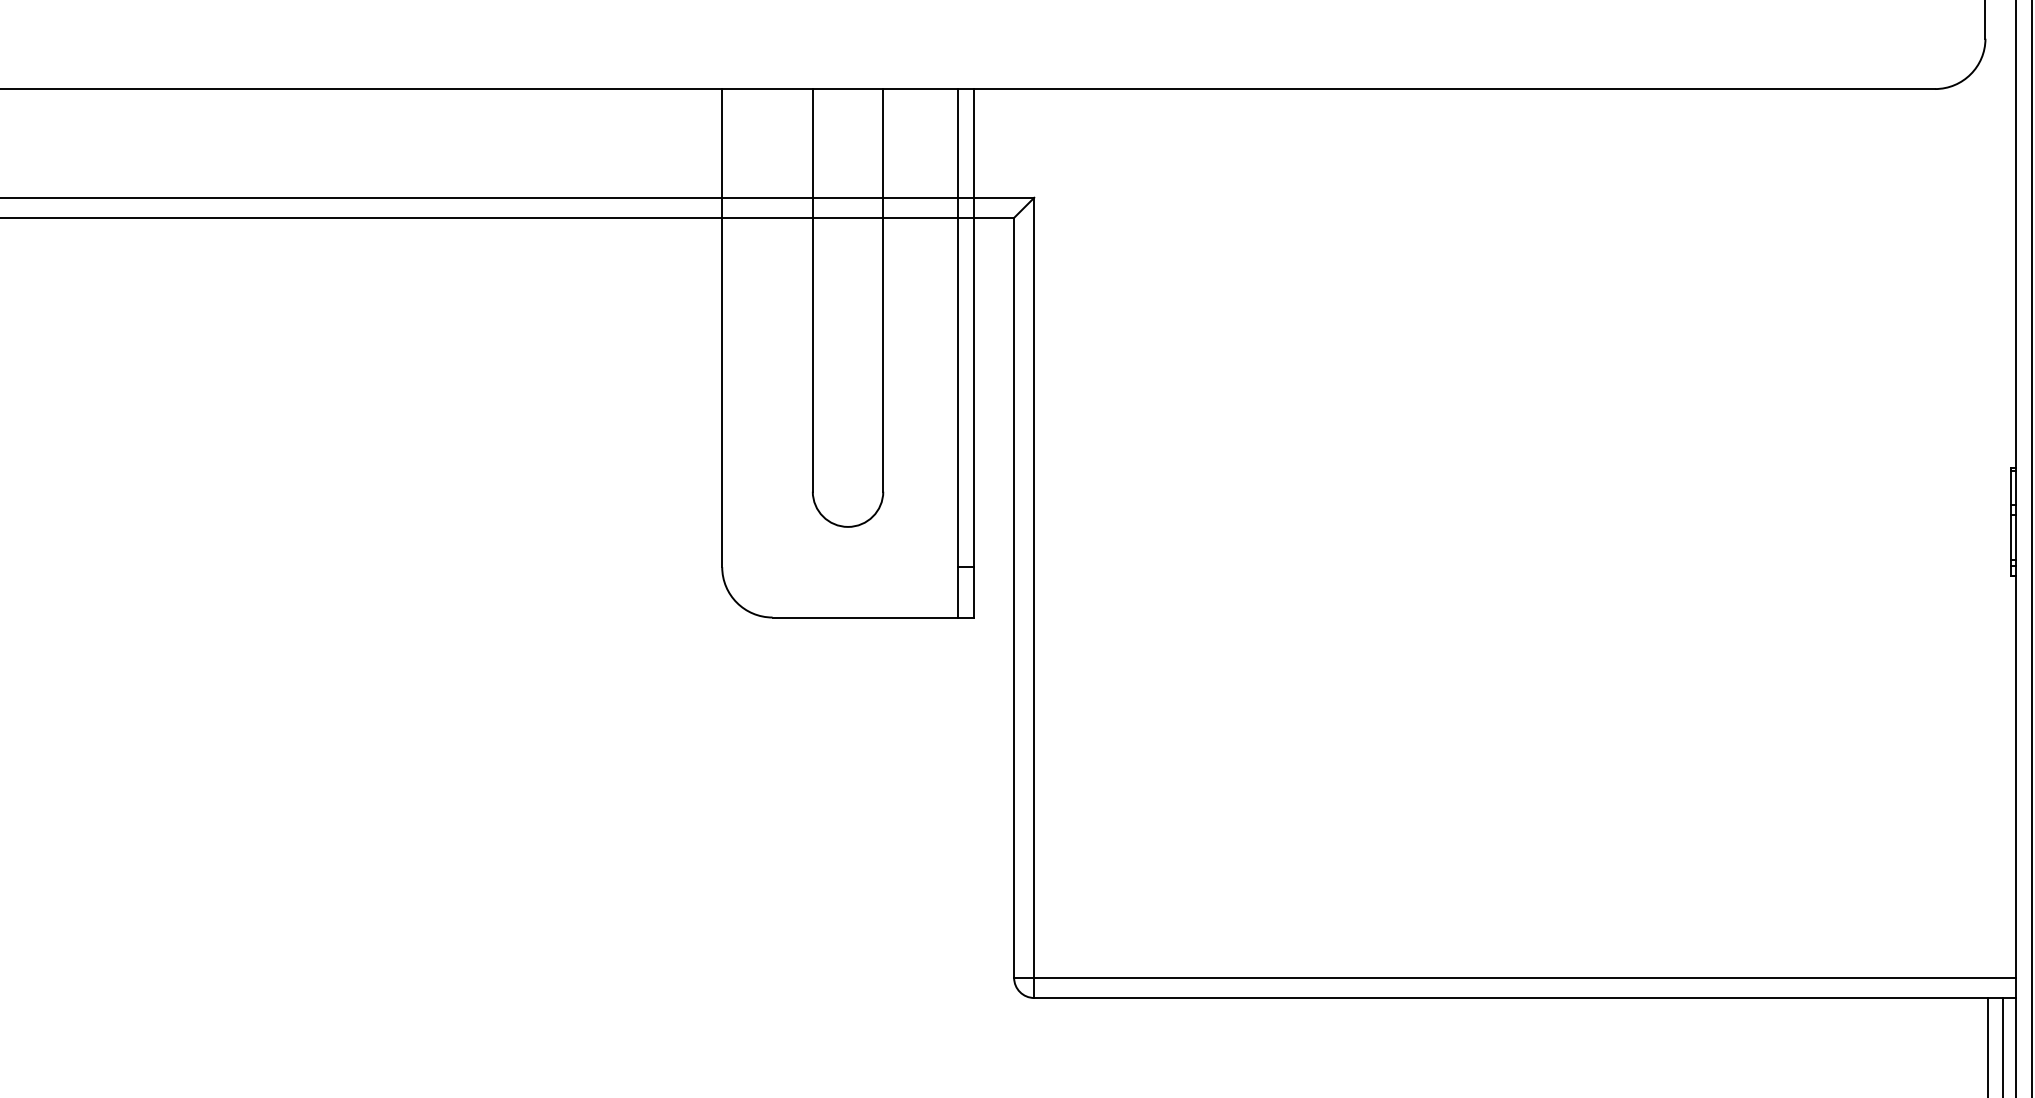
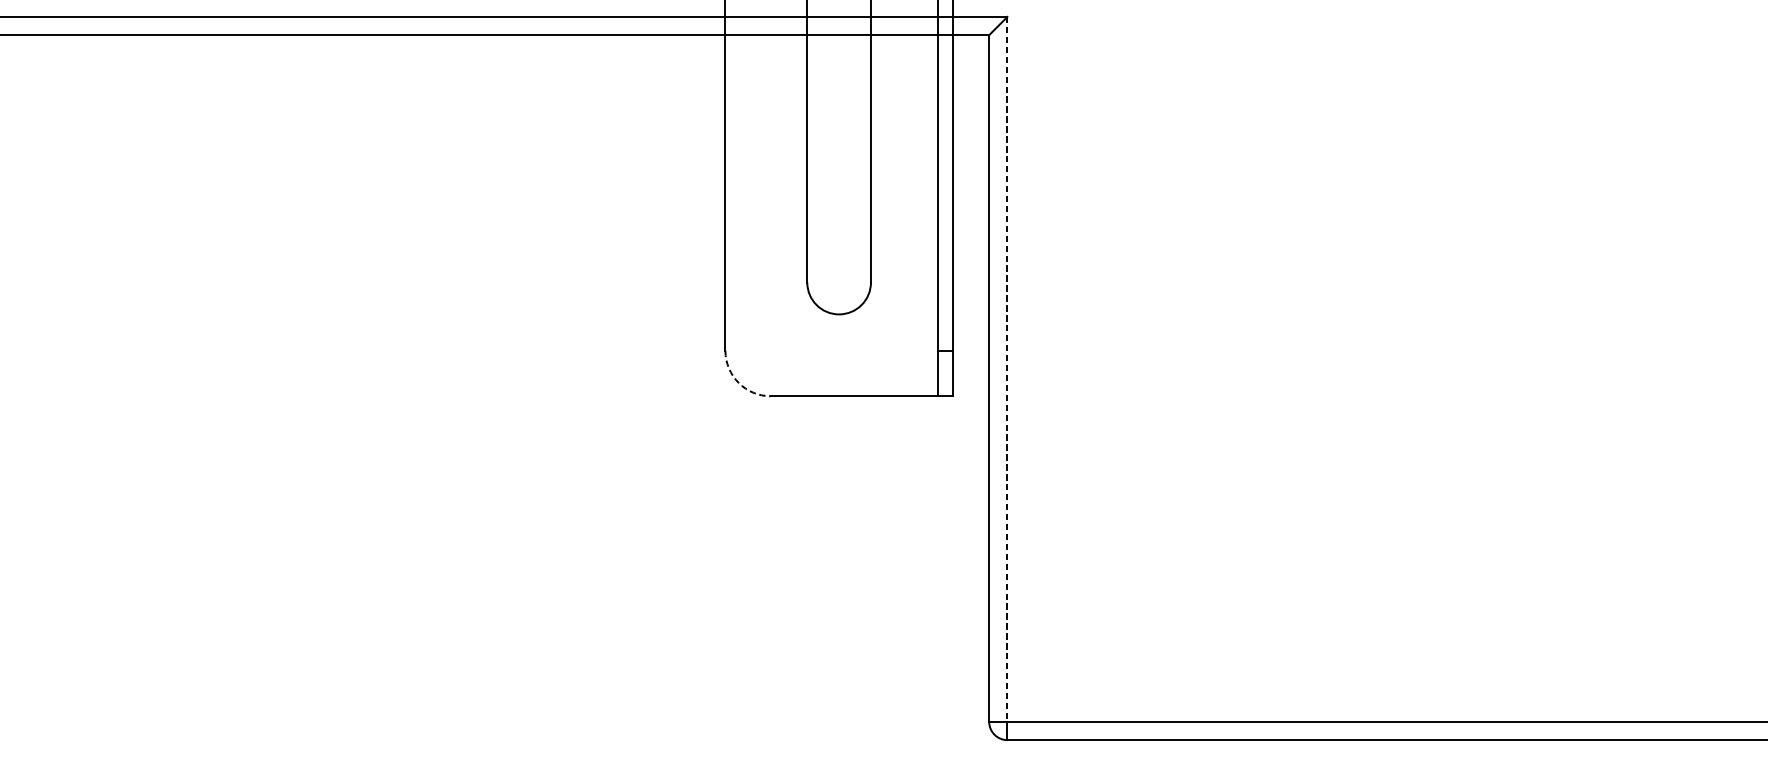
line: (1034, 588) -> (1007, 370), solid -> dashed
arc: (736, 602) -> (738, 382), solid -> dashed

